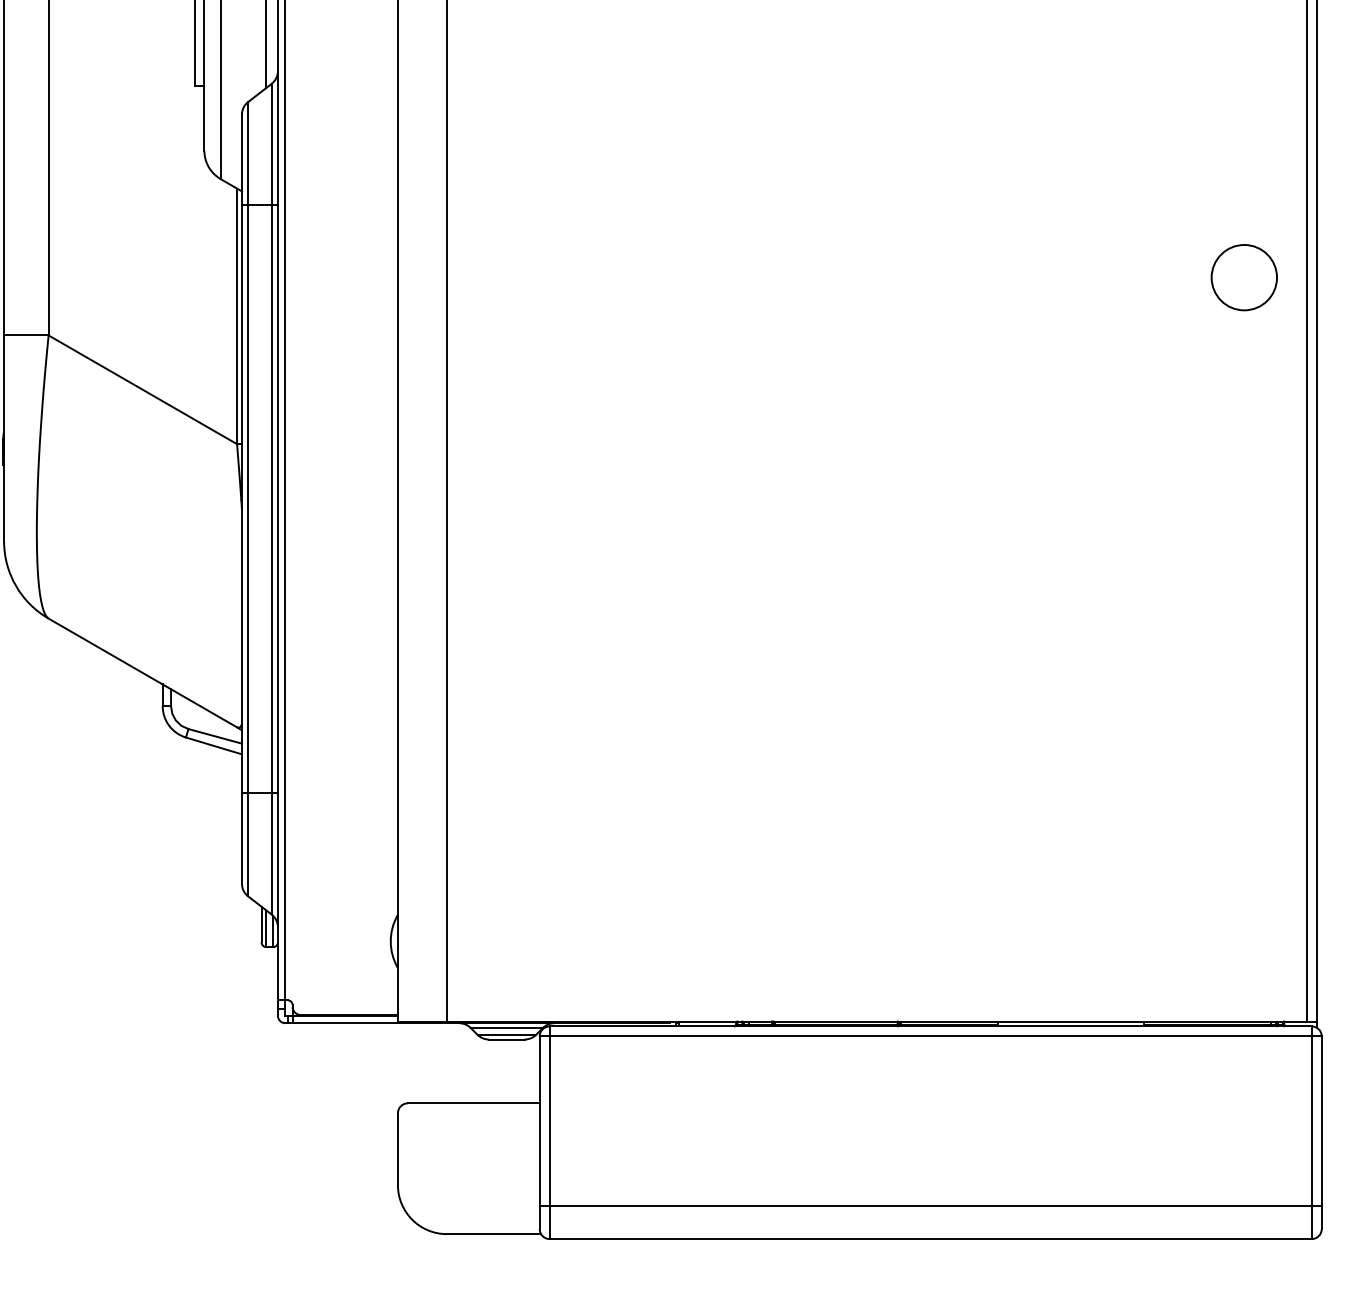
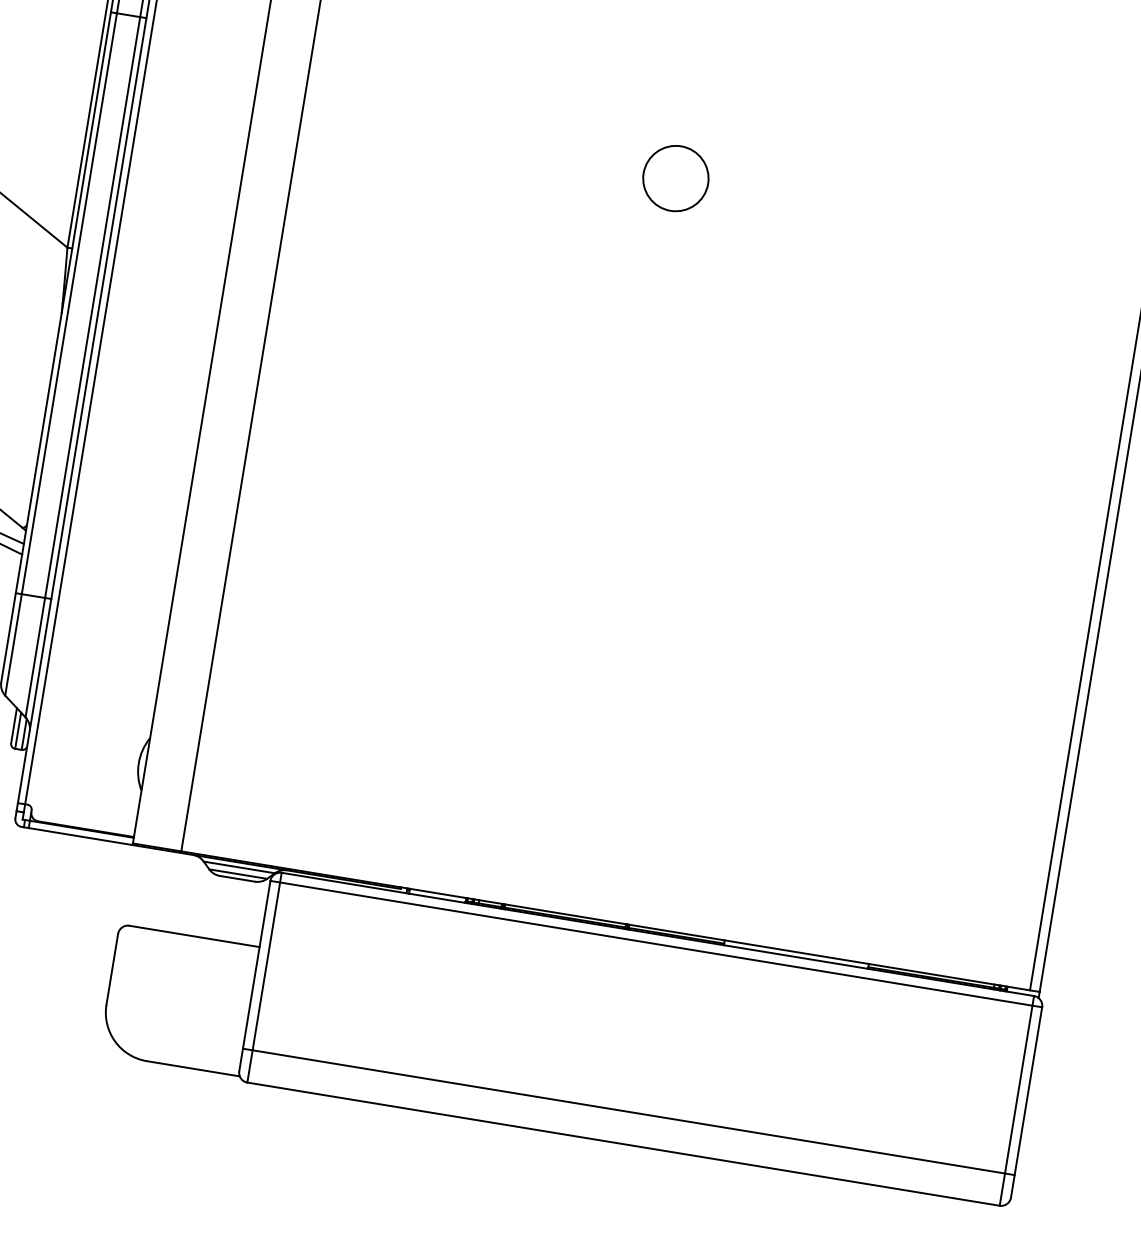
circle: (1243, 277) -> (675, 178), moved

